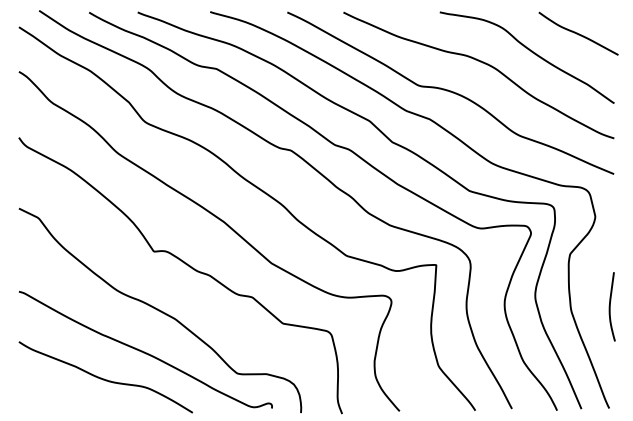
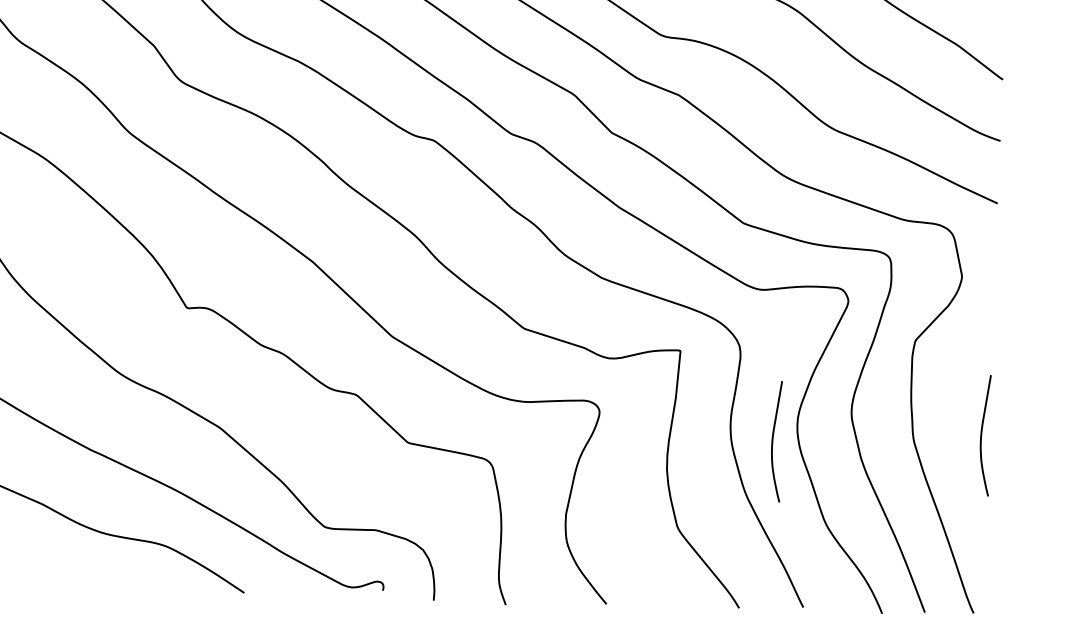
curve: (491, 314) -> (773, 440), added

